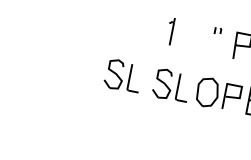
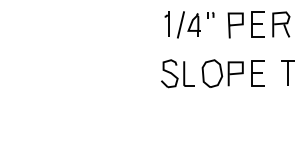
part: (192, 35) -> (188, 24), added
part: (122, 75) -> (131, 73), removed

